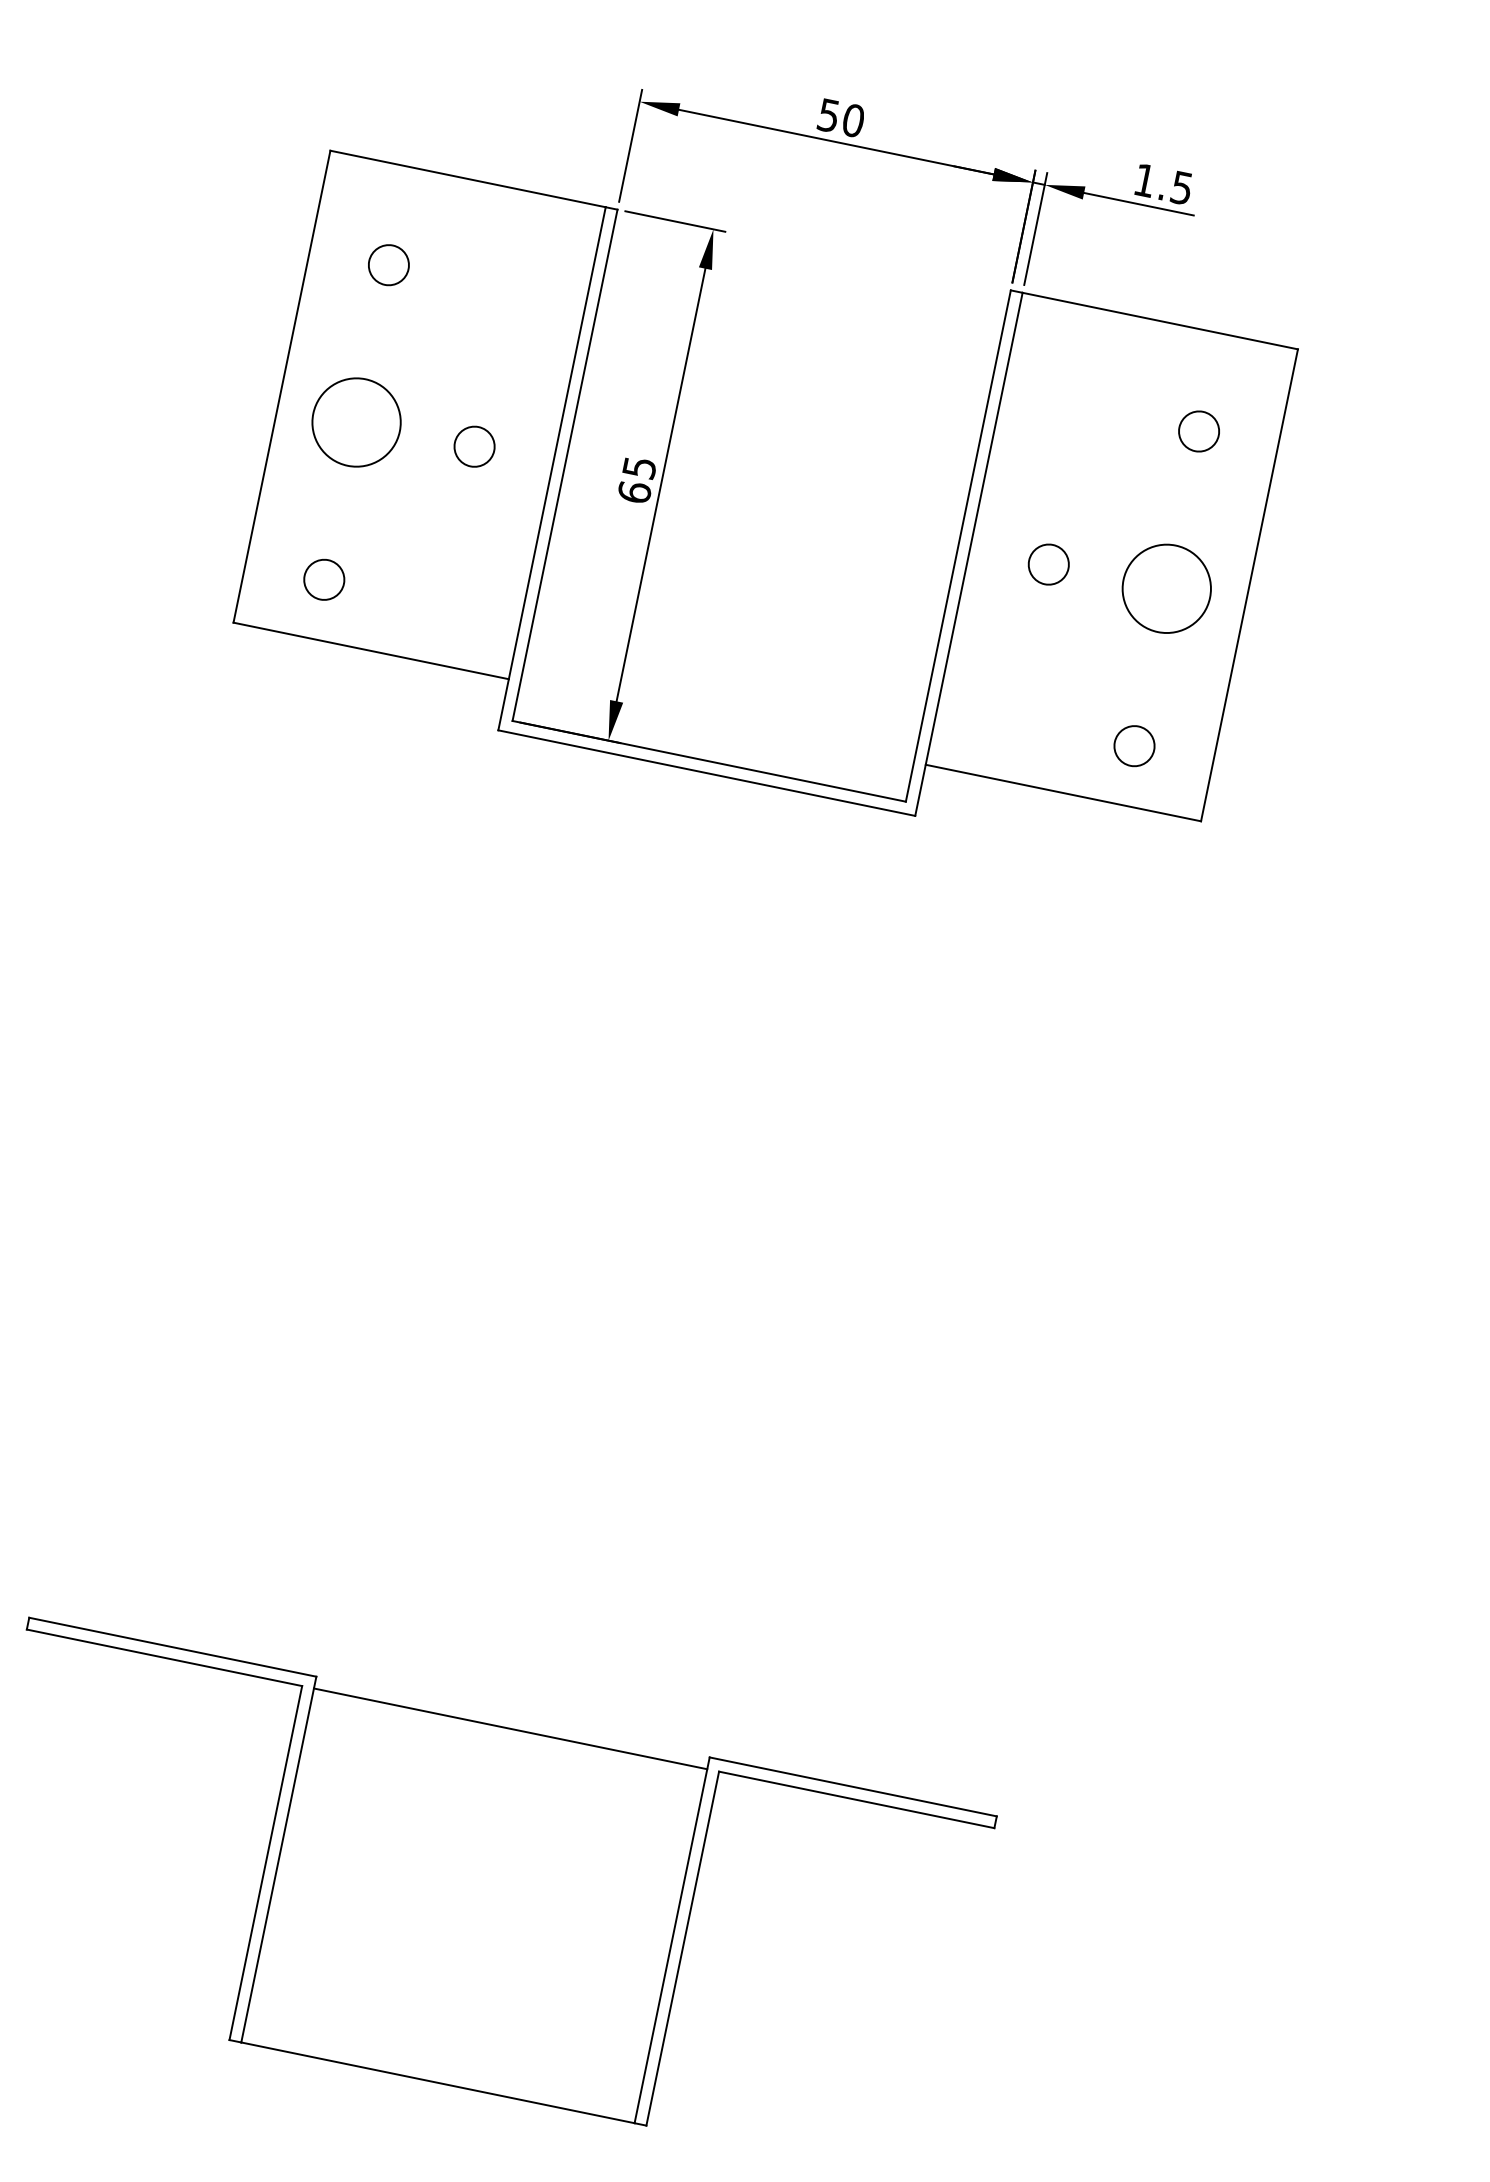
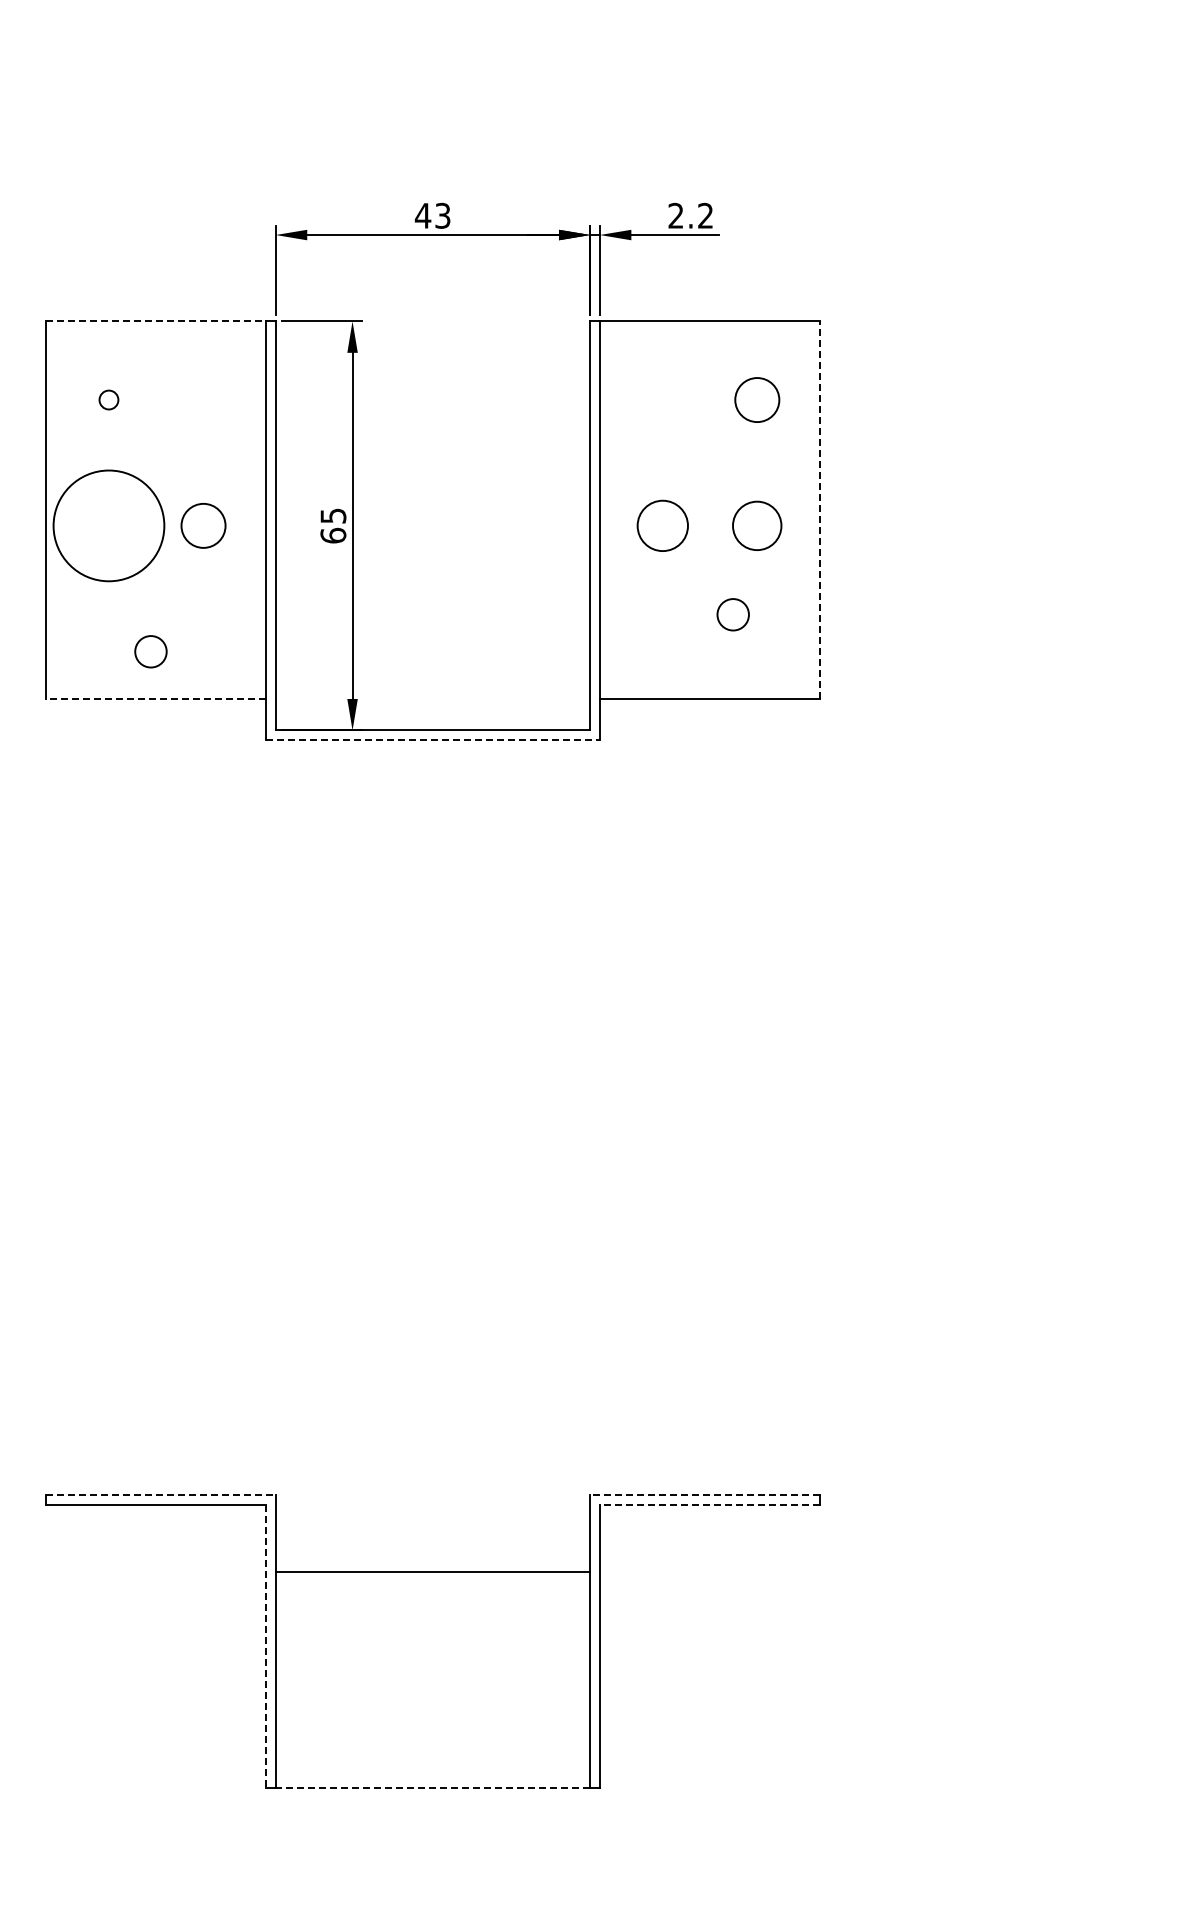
text: (840, 117) -> (432, 215), 50 -> 43
line: (468, 179) -> (156, 321), solid -> dashed
text: (1163, 183) -> (690, 215), 1.5 -> 2.2
circle: (388, 264) -> (108, 399), size x0.6
circle: (356, 421) -> (108, 525), size x1.6
circle: (1198, 430) -> (756, 399), size x1.4
circle: (473, 445) -> (202, 525), size x1.4
circle: (1048, 564) -> (662, 525), size x1.6
circle: (323, 579) -> (150, 651), moved
line: (1249, 585) -> (820, 510), solid -> dashed
circle: (1166, 588) -> (756, 525), size x0.7
line: (370, 651) -> (155, 699), solid -> dashed
circle: (1133, 745) -> (732, 614), moved
line: (707, 772) -> (433, 739), solid -> dashed
line: (172, 1647) -> (160, 1495), solid -> dashed
line: (509, 1728) -> (432, 1571), moved
line: (853, 1787) -> (705, 1495), solid -> dashed
line: (856, 1799) -> (709, 1504), solid -> dashed
line: (265, 1863) -> (266, 1646), solid -> dashed
line: (437, 2082) -> (432, 1787), solid -> dashed

